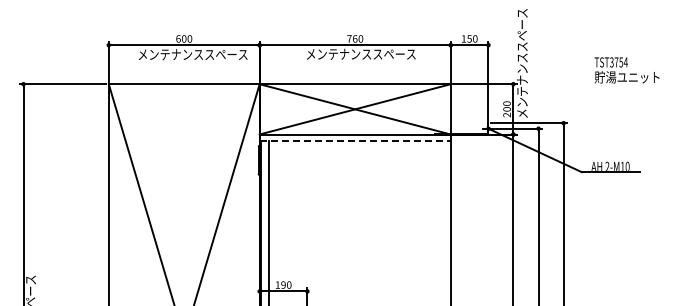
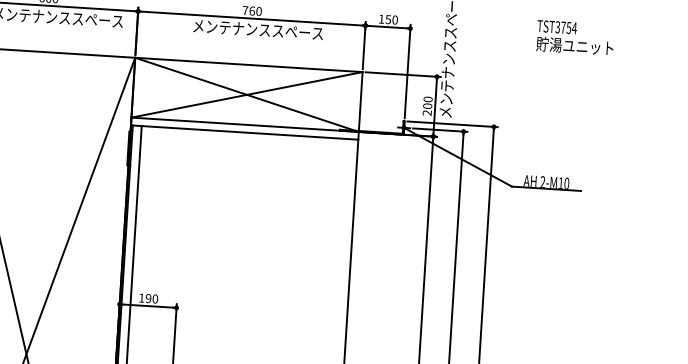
text: (626, 70) -> (574, 38), moved
line: (355, 141) -> (244, 133), dashed -> solid

